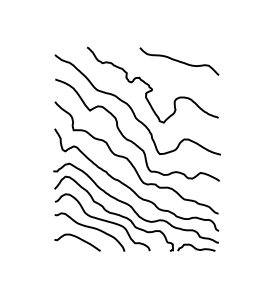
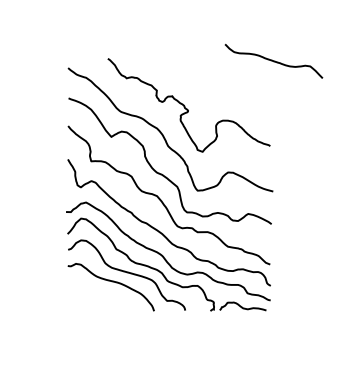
curve: (179, 60) -> (273, 60), moved
curve: (79, 239) -> (98, 296), removed

